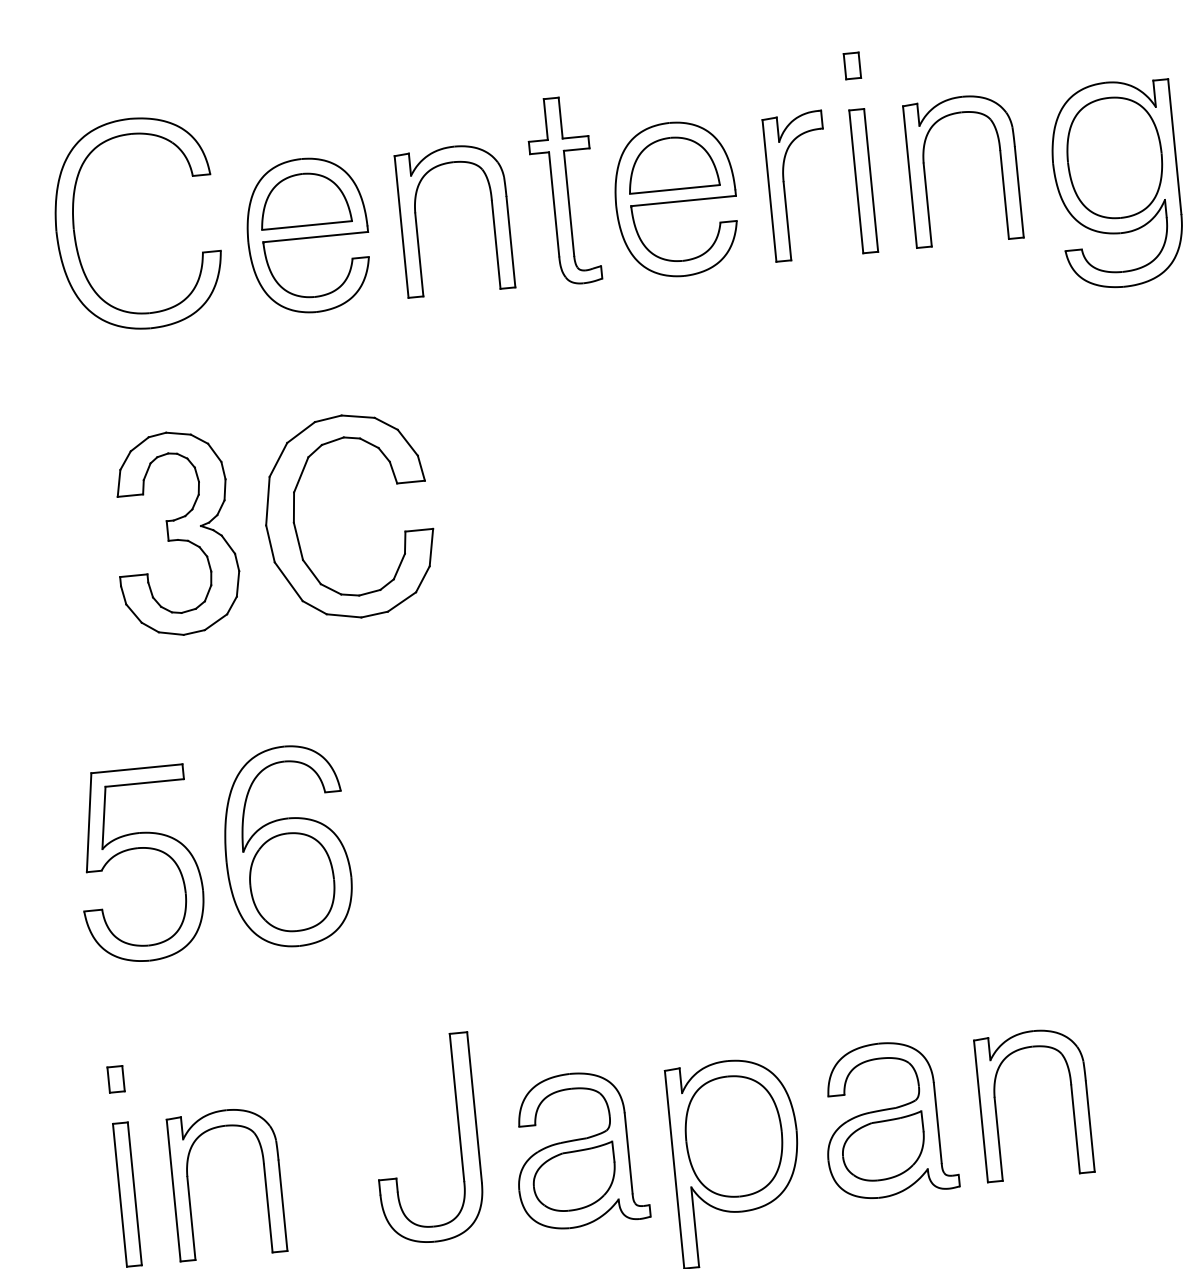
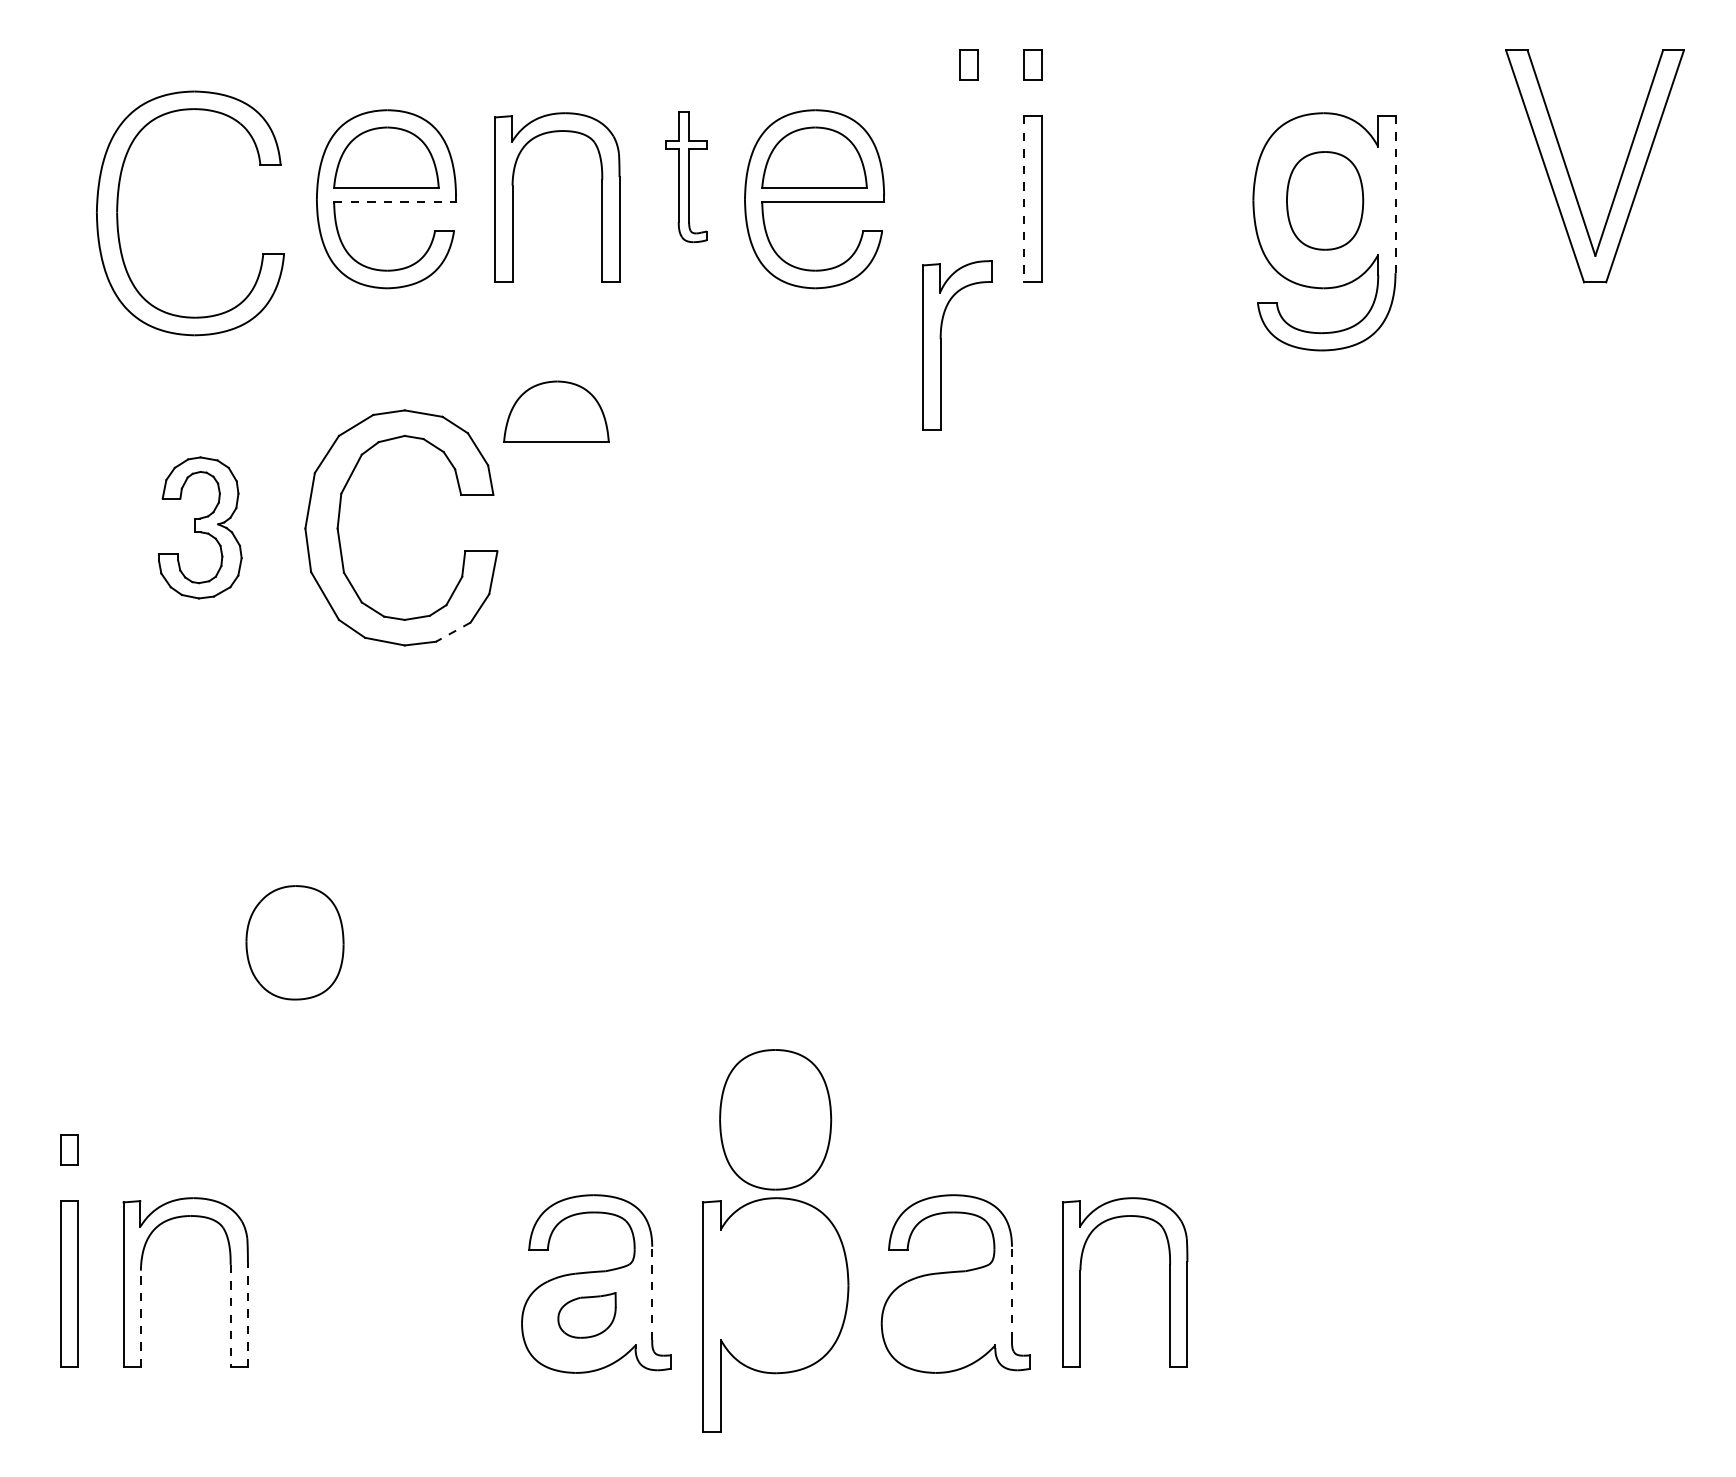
part: (796, 70) -> (968, 64), added
line: (1174, 146) -> (1395, 194), solid -> dashed
part: (1114, 157) -> (1324, 200), size x0.7
part: (1001, 166) -> (1193, 197), removed
line: (856, 182) -> (1024, 199), solid -> dashed
part: (784, 187) -> (941, 345), moved
part: (564, 191) -> (686, 177), size x0.6
part: (75, 230) -> (118, 214), moved
line: (316, 236) -> (395, 201), solid -> dashed
part: (472, 403) -> (556, 411), added
part: (175, 533) -> (200, 527), size x0.6
line: (402, 602) -> (453, 632), solid -> dashed
part: (286, 846) -> (292, 900), removed
part: (140, 849) -> (124, 887), removed
line: (938, 1123) -> (1012, 1293), solid -> dashed
part: (459, 1136) -> (459, 1254), removed
part: (733, 1136) -> (775, 1119), moved
part: (883, 1147) -> (946, 1315), removed
line: (628, 1153) -> (652, 1293), solid -> dashed
part: (574, 1177) -> (586, 1315), size x0.6
line: (282, 1205) -> (247, 1314), solid -> dashed
line: (268, 1208) -> (230, 1316), solid -> dashed
line: (191, 1218) -> (140, 1318), solid -> dashed

